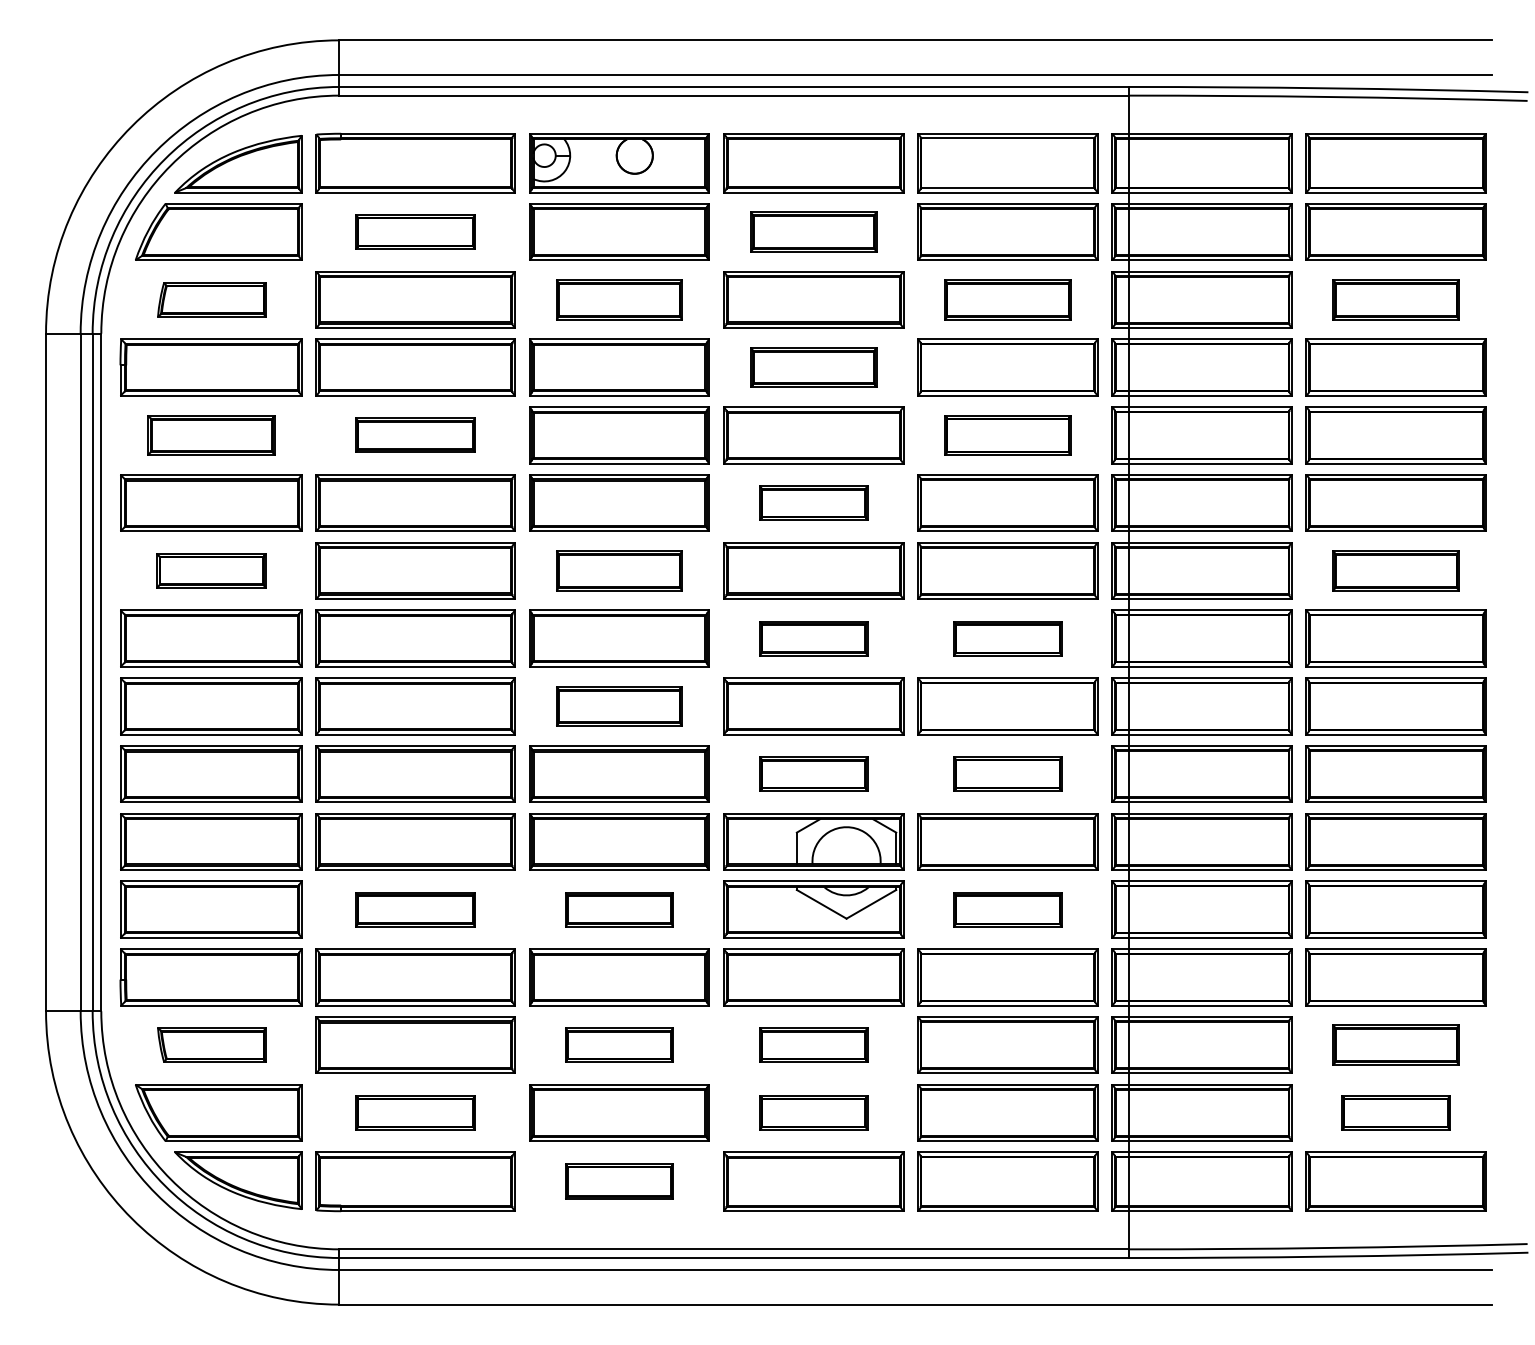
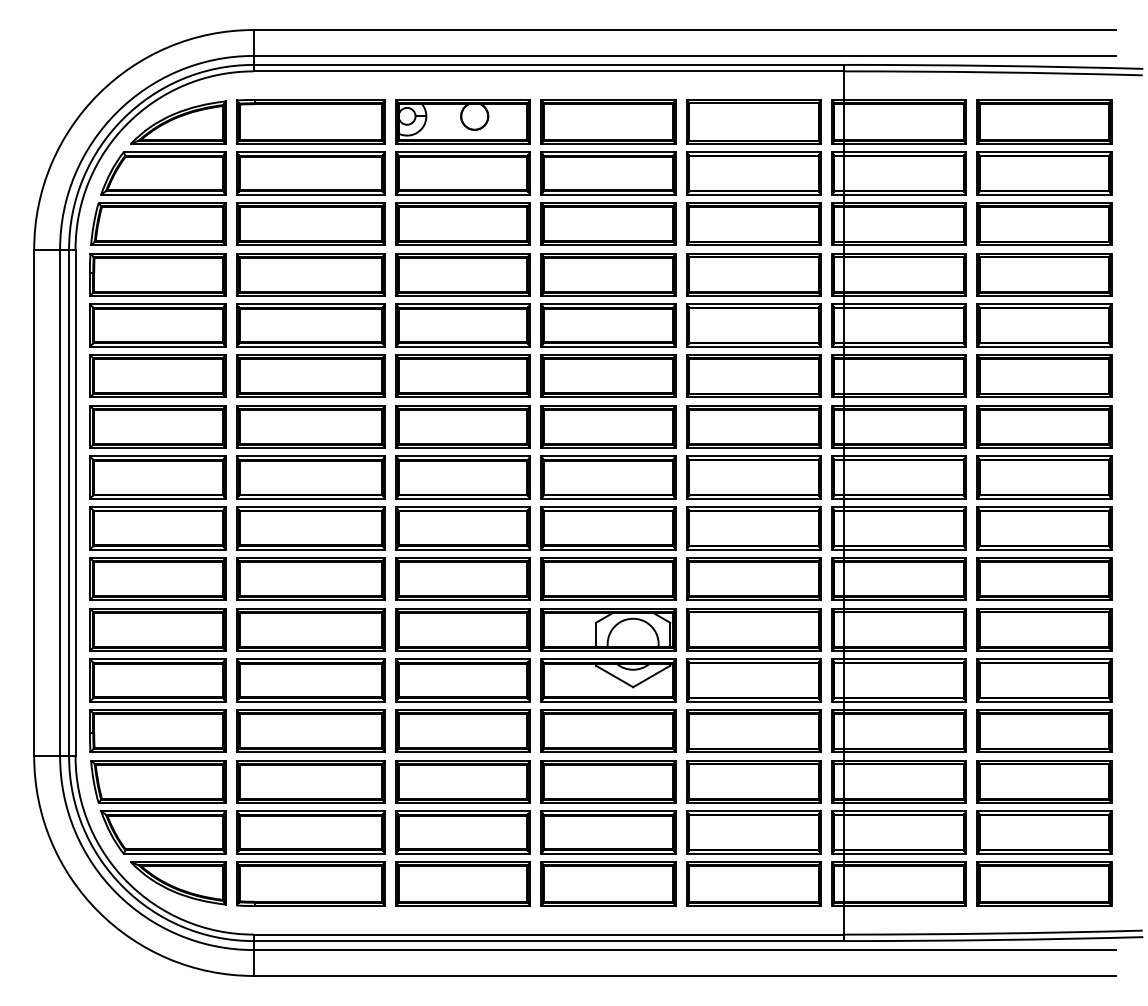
part: (415, 231) -> (310, 173), size x1.67
part: (813, 231) -> (608, 173), size x1.43
part: (211, 299) -> (158, 223), size x1.67
part: (619, 299) -> (463, 223), size x1.43
part: (1007, 299) -> (753, 223), size x1.43
part: (1395, 299) -> (1043, 223), size x1.43
part: (813, 367) -> (608, 274), size x1.43
part: (211, 435) -> (158, 325), size x1.43
part: (415, 435) -> (310, 325), size x1.67
part: (1007, 435) -> (753, 325), size x1.43
part: (813, 502) -> (608, 375), size x1.67
part: (211, 570) -> (158, 426), size x1.67
part: (619, 570) -> (463, 426), size x1.43
part: (1395, 570) -> (1043, 426), size x1.43
part: (813, 638) -> (608, 477), size x1.67
part: (1007, 638) -> (753, 477), size x1.67
part: (619, 706) -> (463, 528), size x1.43
part: (813, 773) -> (608, 578), size x1.67
part: (1007, 773) -> (753, 578), size x1.67
part: (415, 909) -> (310, 680), size x1.67
part: (619, 909) -> (463, 680), size x1.67
part: (1007, 909) -> (753, 680), size x1.67
part: (211, 1044) -> (158, 781), size x1.67
part: (619, 1044) -> (463, 781), size x1.67
part: (813, 1044) -> (608, 781), size x1.67
part: (1395, 1044) -> (1043, 781), size x1.43
part: (415, 1112) -> (310, 832), size x1.67
part: (813, 1112) -> (608, 832), size x1.67
part: (1395, 1112) -> (1043, 832), size x1.67
part: (619, 1181) -> (463, 883), size x1.67

